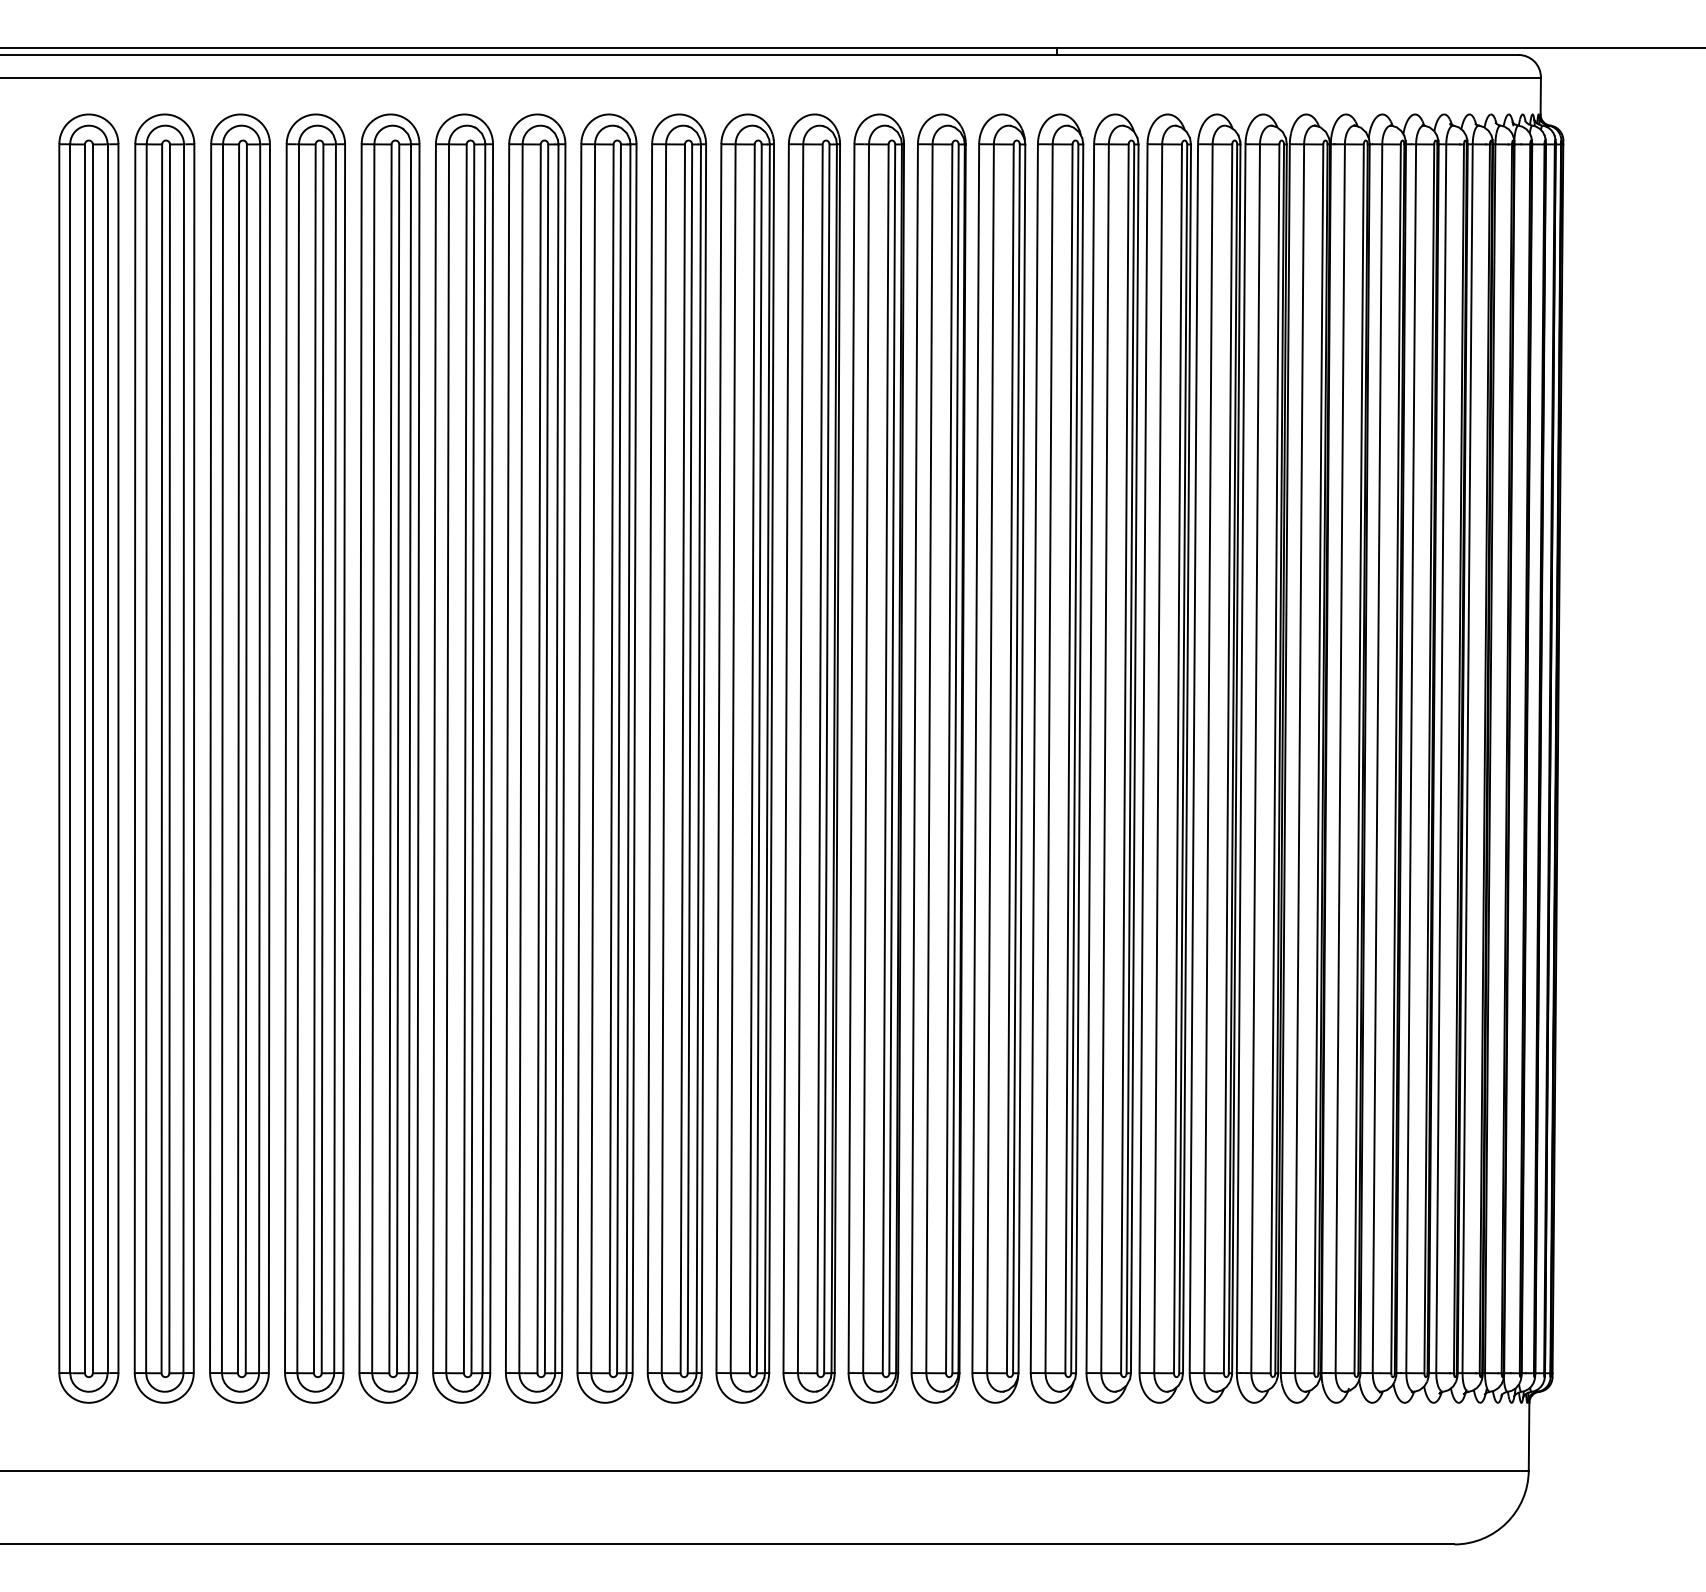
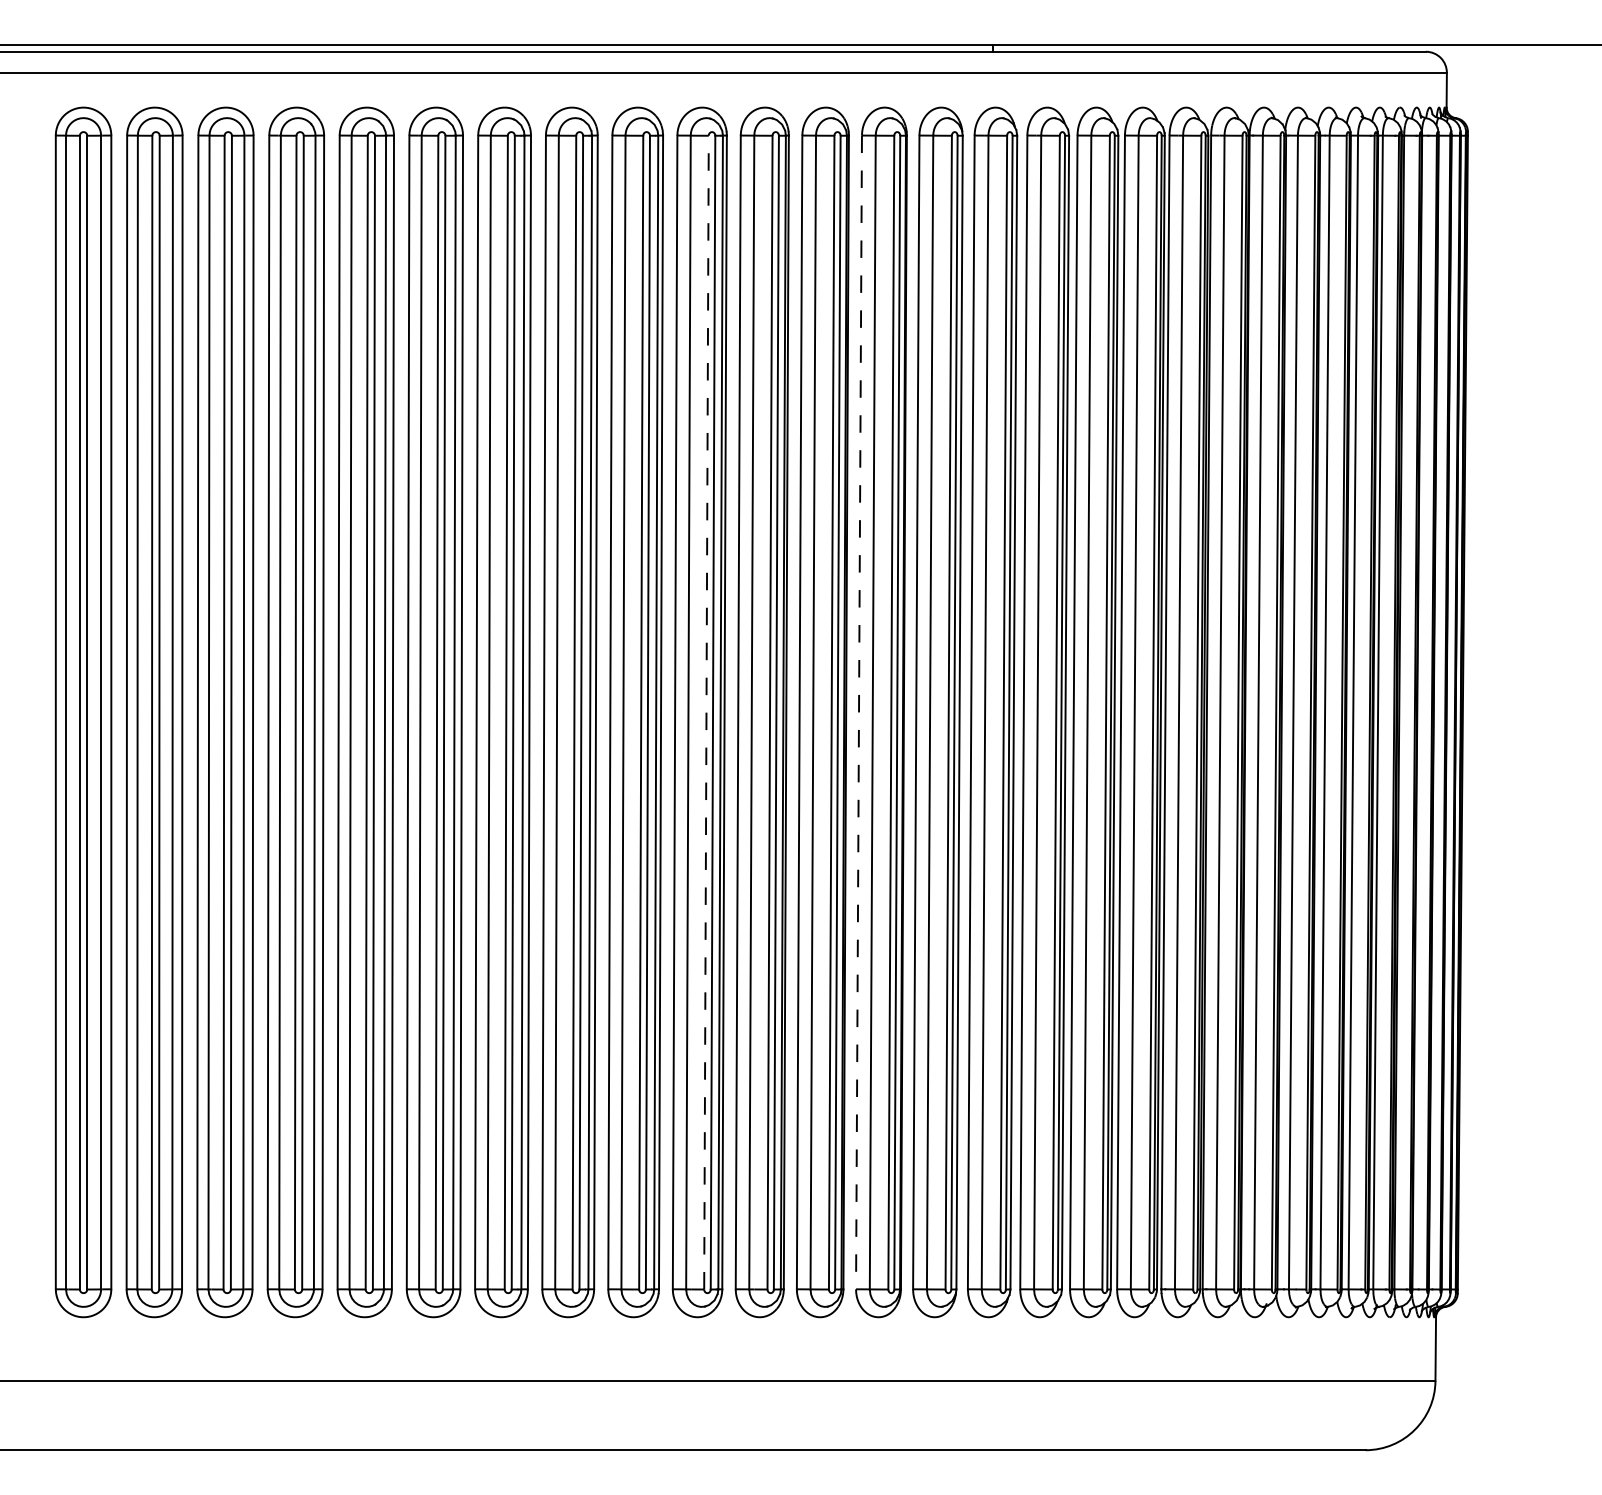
line: (752, 758) -> (706, 712), solid -> dashed
line: (914, 759) -> (858, 713), solid -> dashed

